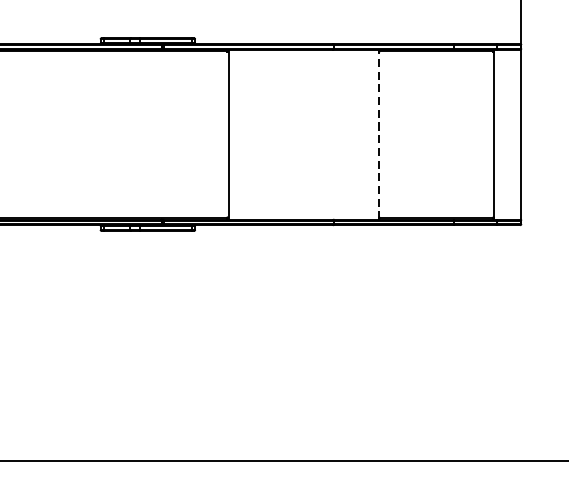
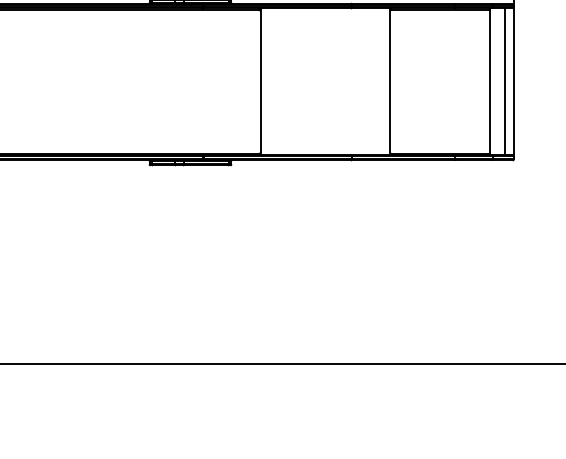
line: (378, 134) -> (390, 81), dashed -> solid
line: (511, 134) -> (505, 81), added

